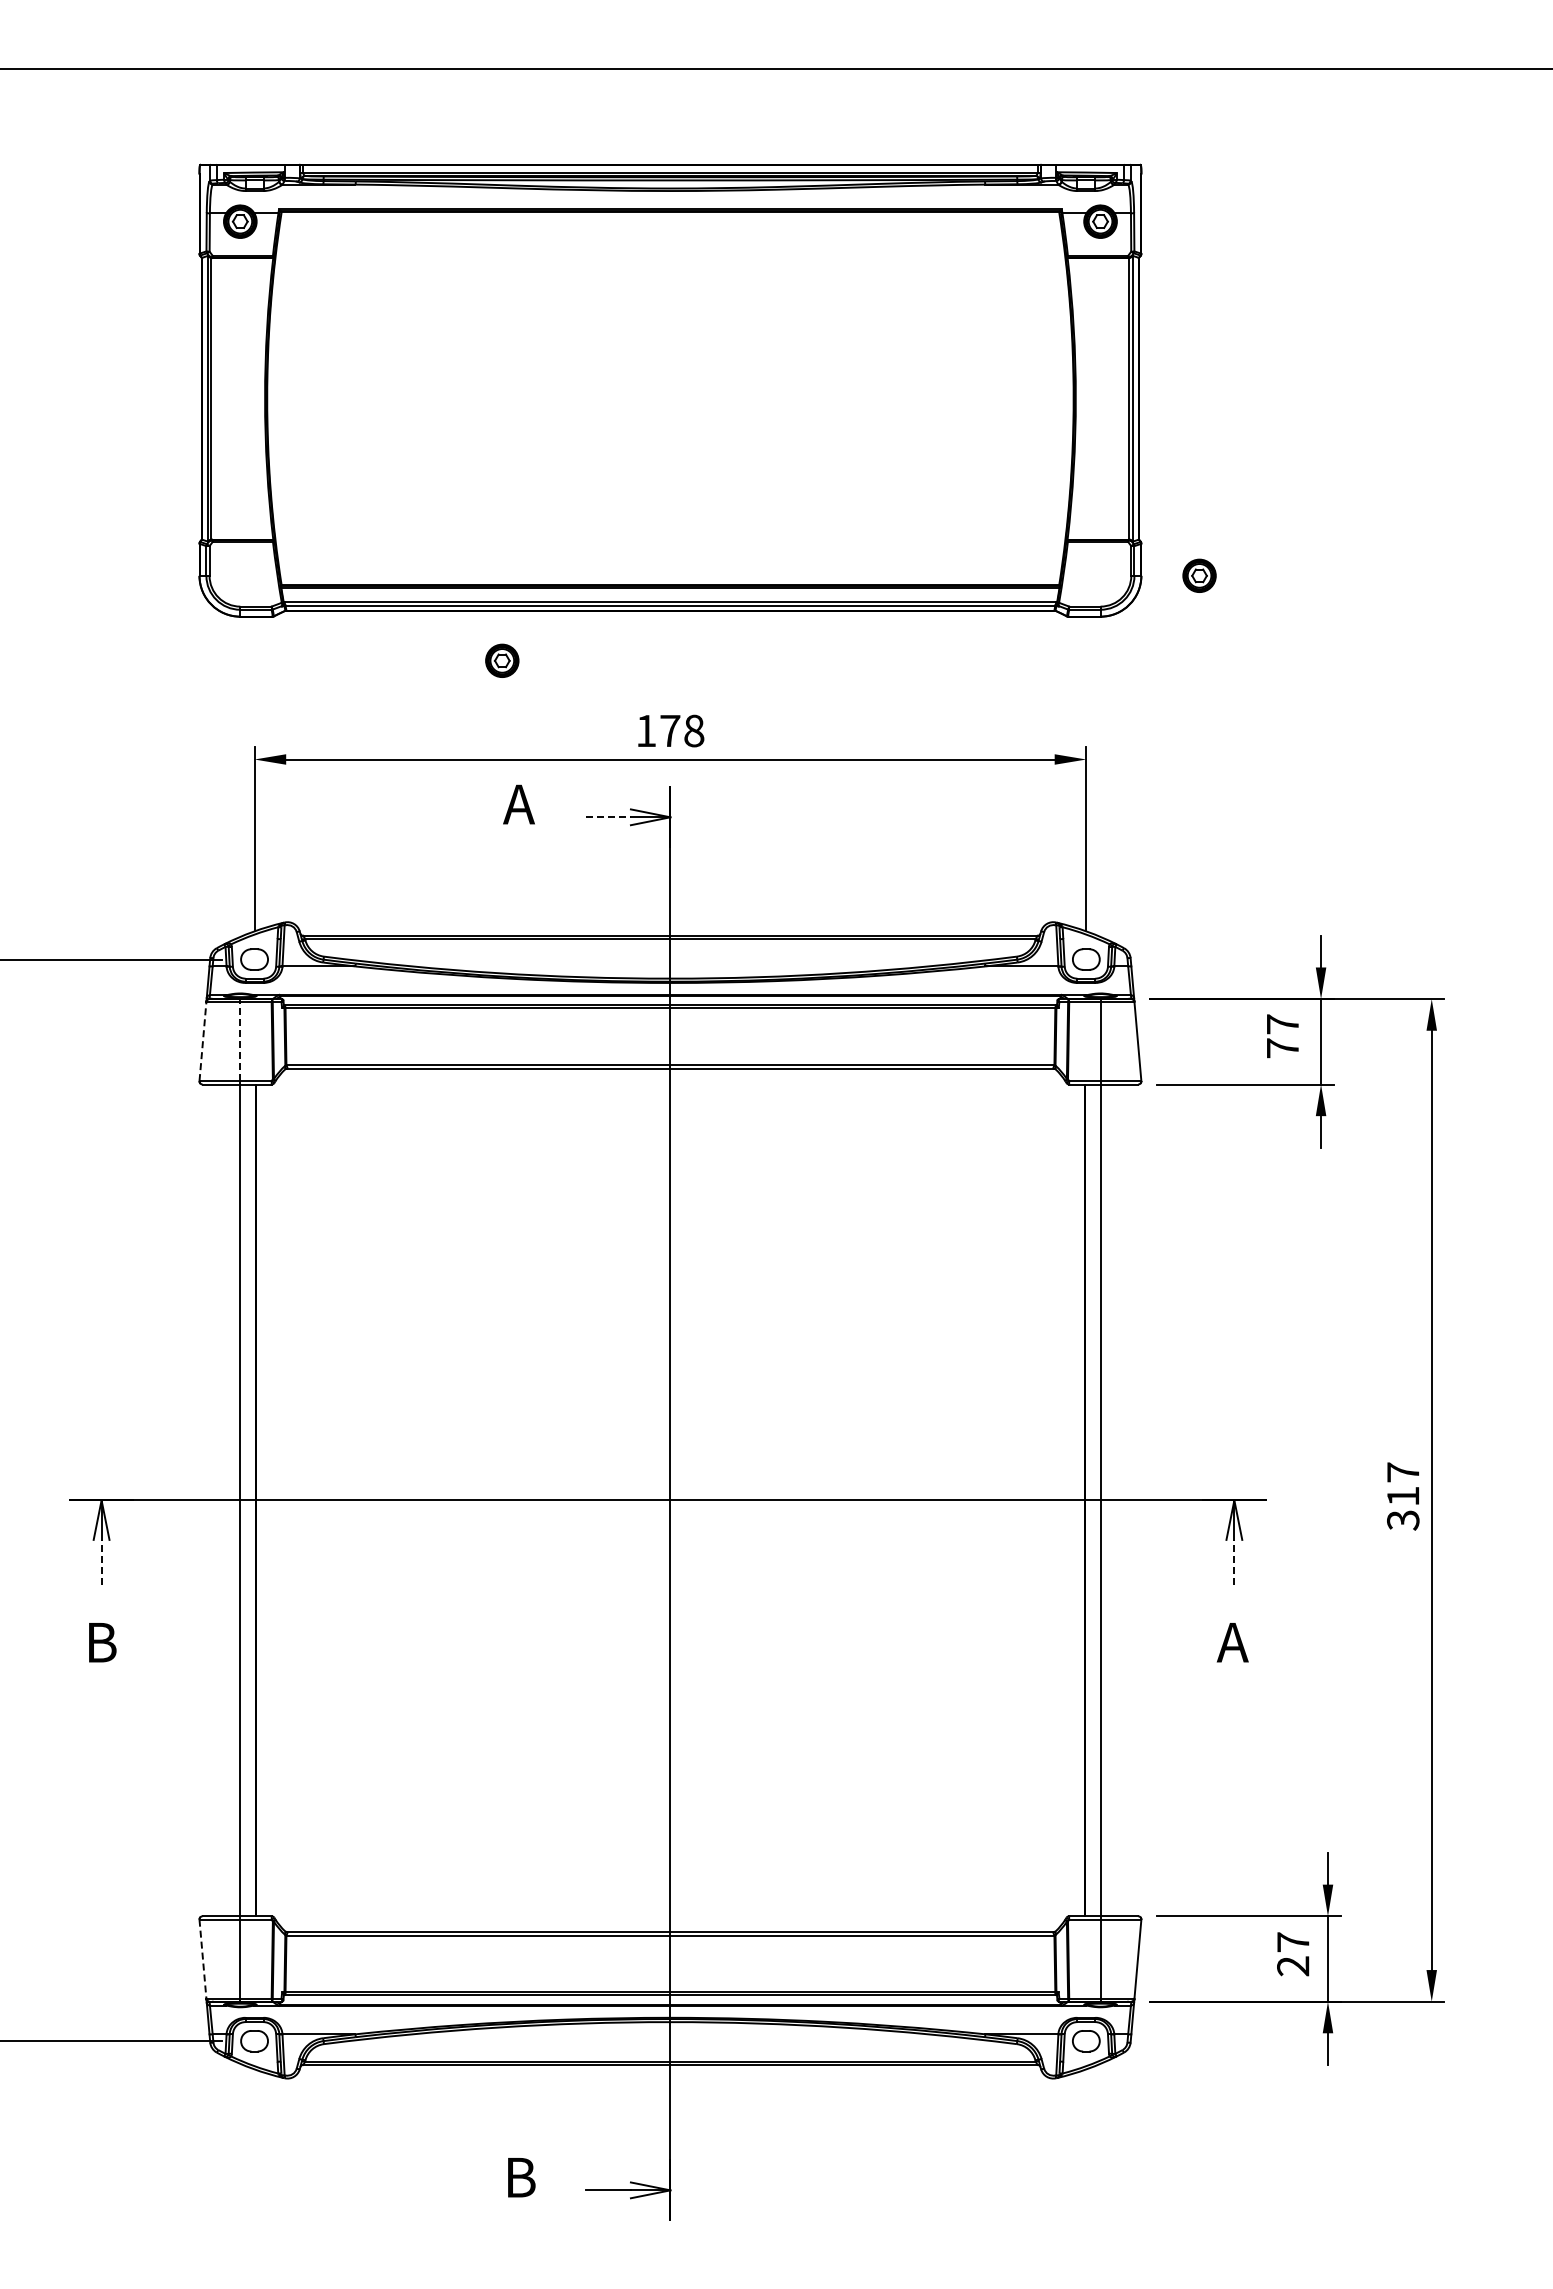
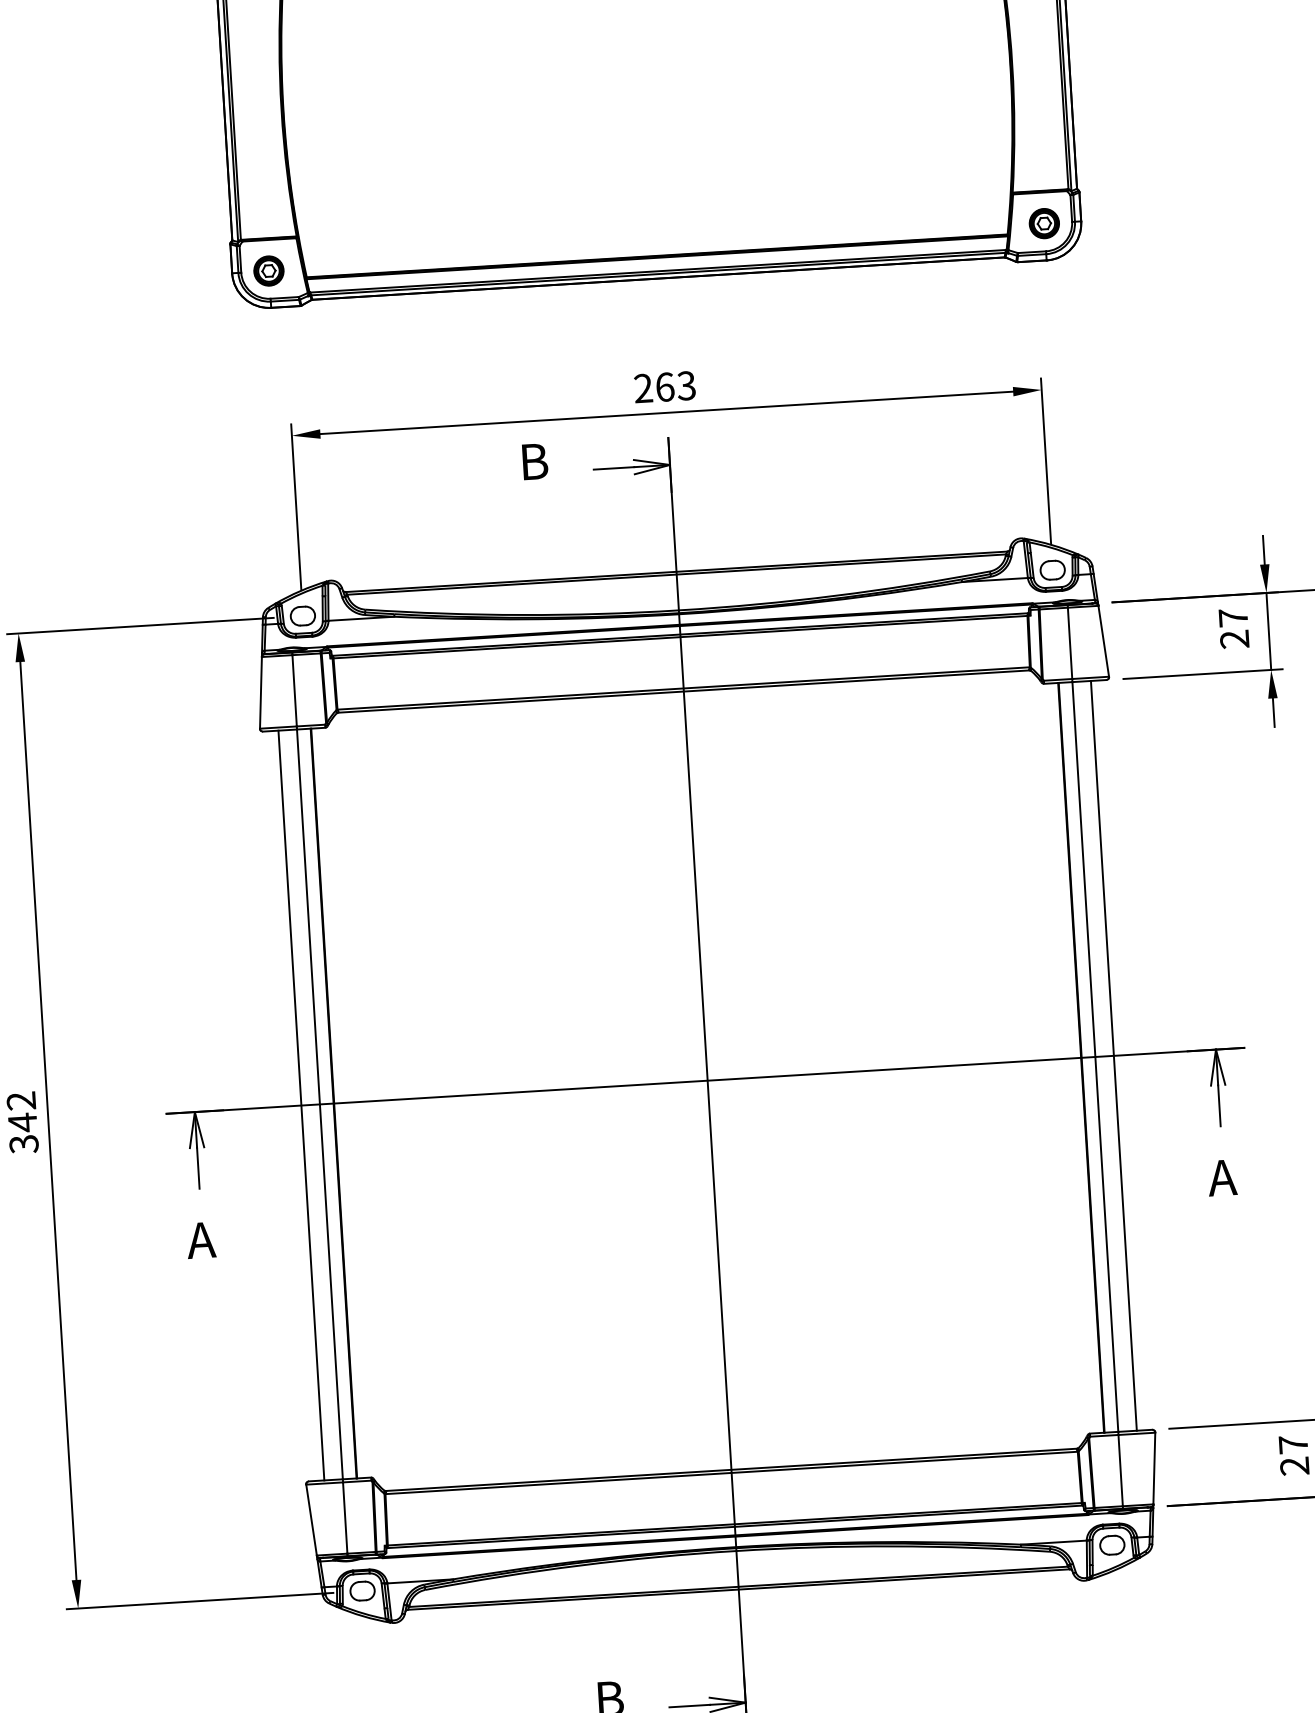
part: (1199, 575) -> (1044, 223), moved
part: (502, 660) -> (269, 270), moved
text: (670, 730) -> (665, 386), 178 -> 263
text: (519, 804) -> (533, 461), A -> B
line: (608, 817) -> (614, 468), dashed -> solid
line: (202, 1041) -> (260, 692), dashed -> solid
line: (240, 1041) -> (294, 690), dashed -> solid
text: (1282, 1048) -> (1234, 639), 77 -> 27
line: (219, 1500) -> (301, 1105), added
line: (1121, 1500) -> (1114, 1055), added
line: (101, 1562) -> (198, 1168), dashed -> solid
line: (1234, 1562) -> (1219, 1105), dashed -> solid
text: (100, 1642) -> (201, 1240), B -> A
line: (202, 1959) -> (311, 1520), dashed -> solid

